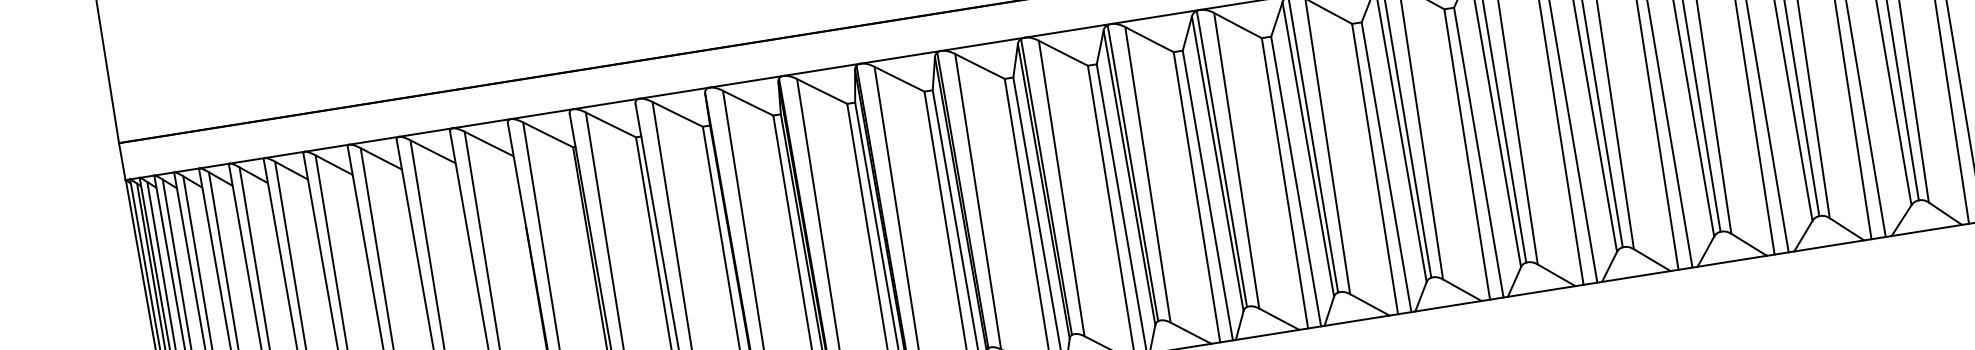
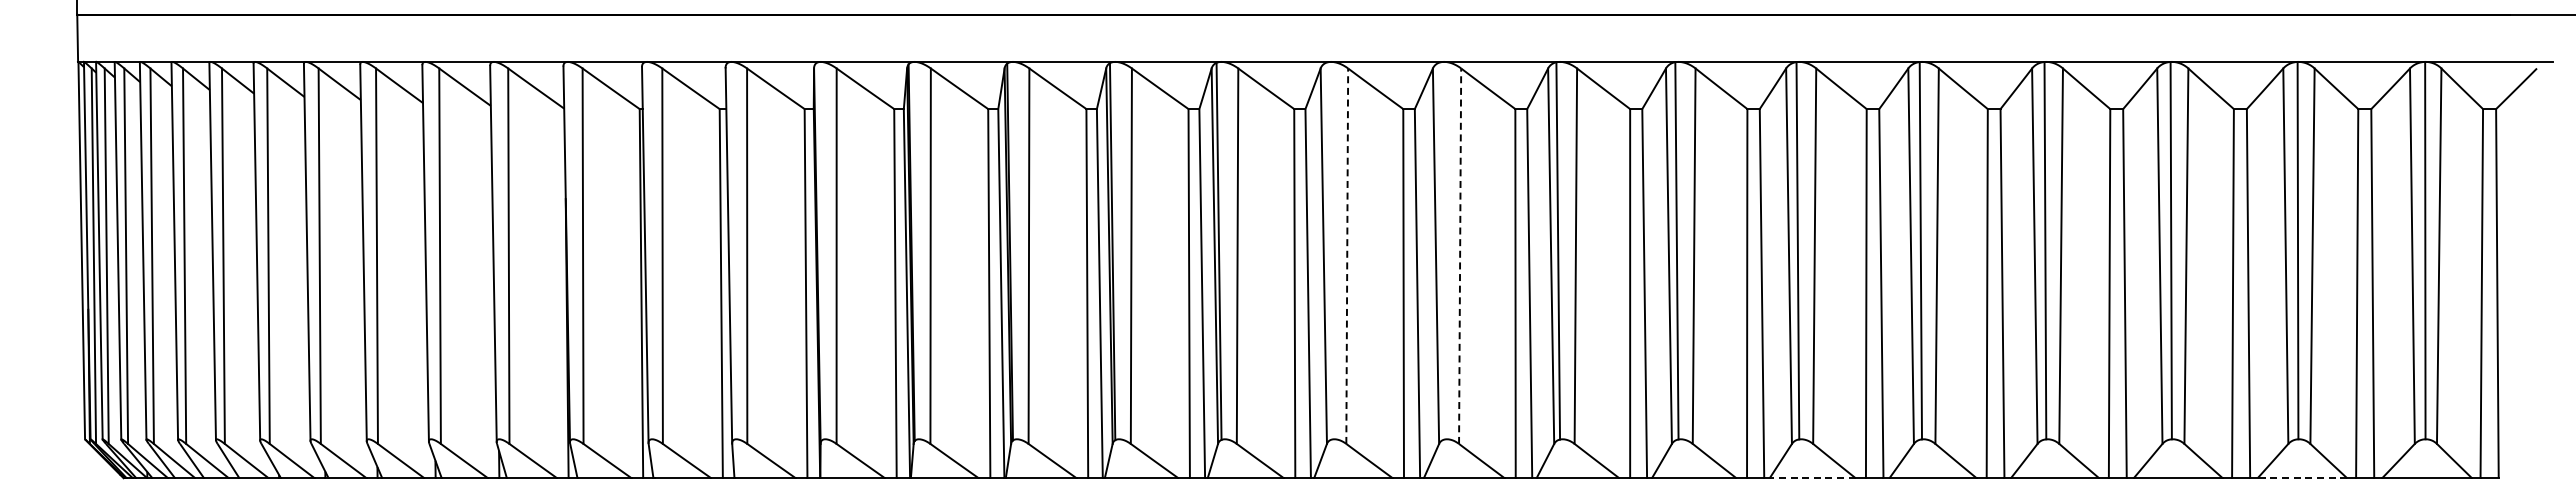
line: (1222, 158) -> (1442, 250), removed
line: (1237, 160) -> (1460, 256), solid -> dashed
line: (1132, 172) -> (1328, 250), removed
line: (1148, 175) -> (1347, 256), solid -> dashed
line: (1926, 230) -> (2302, 478), solid -> dashed
line: (1541, 291) -> (1812, 478), solid -> dashed

